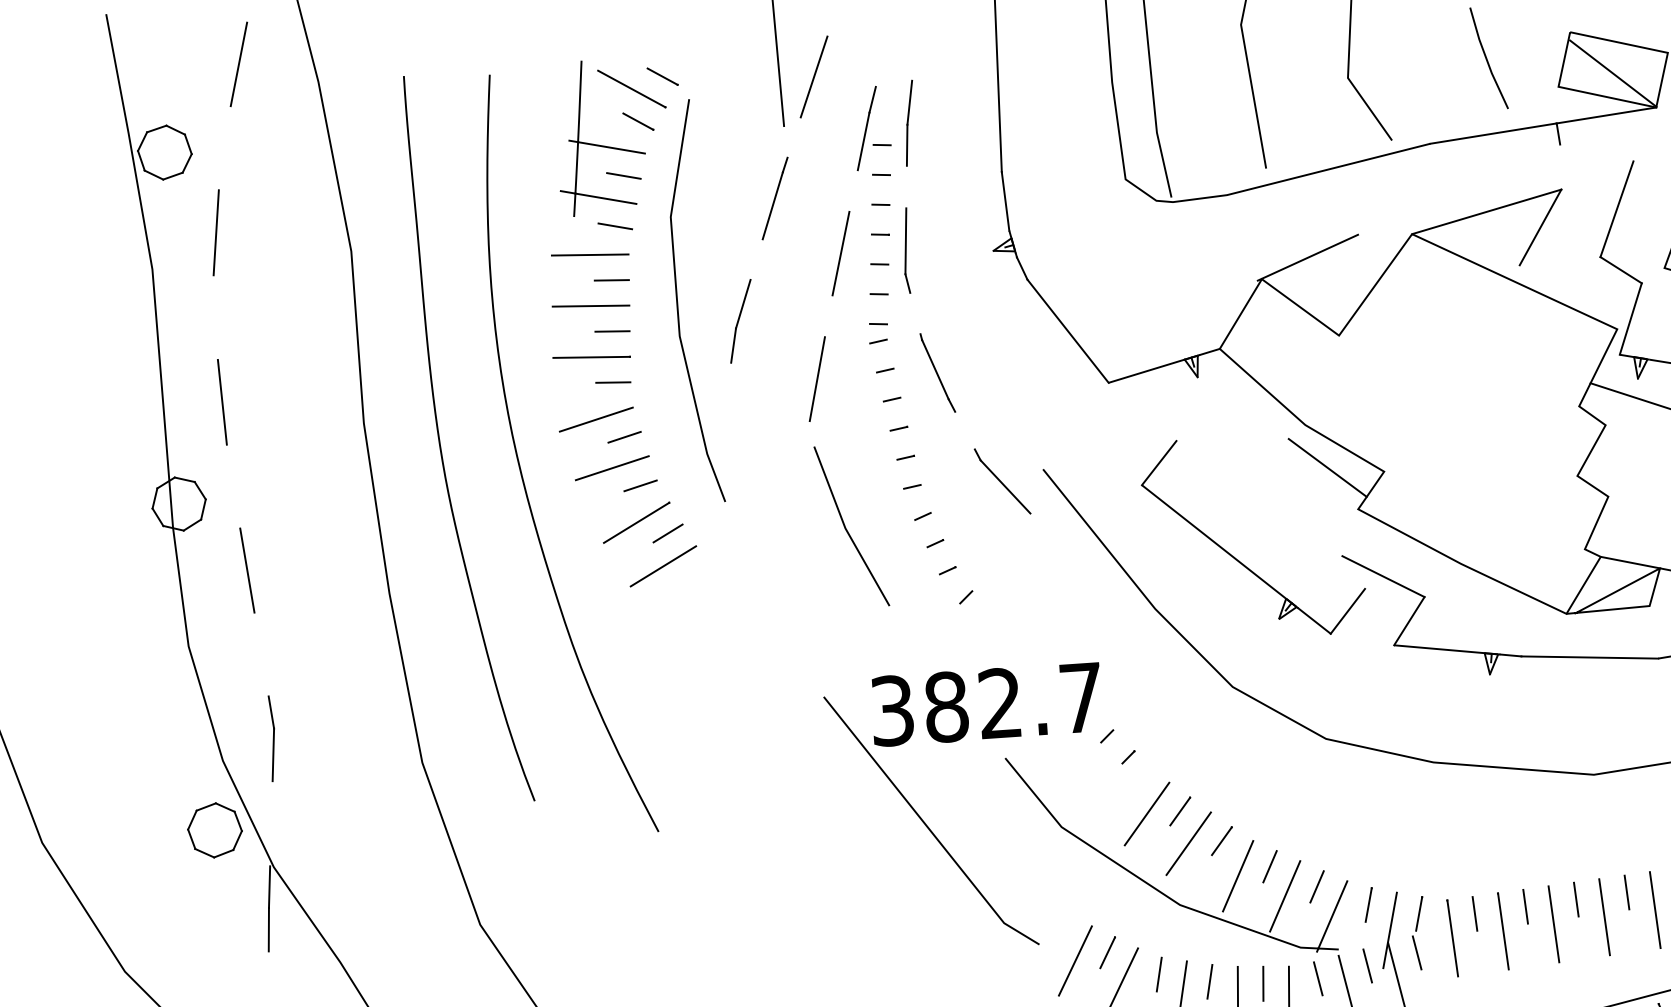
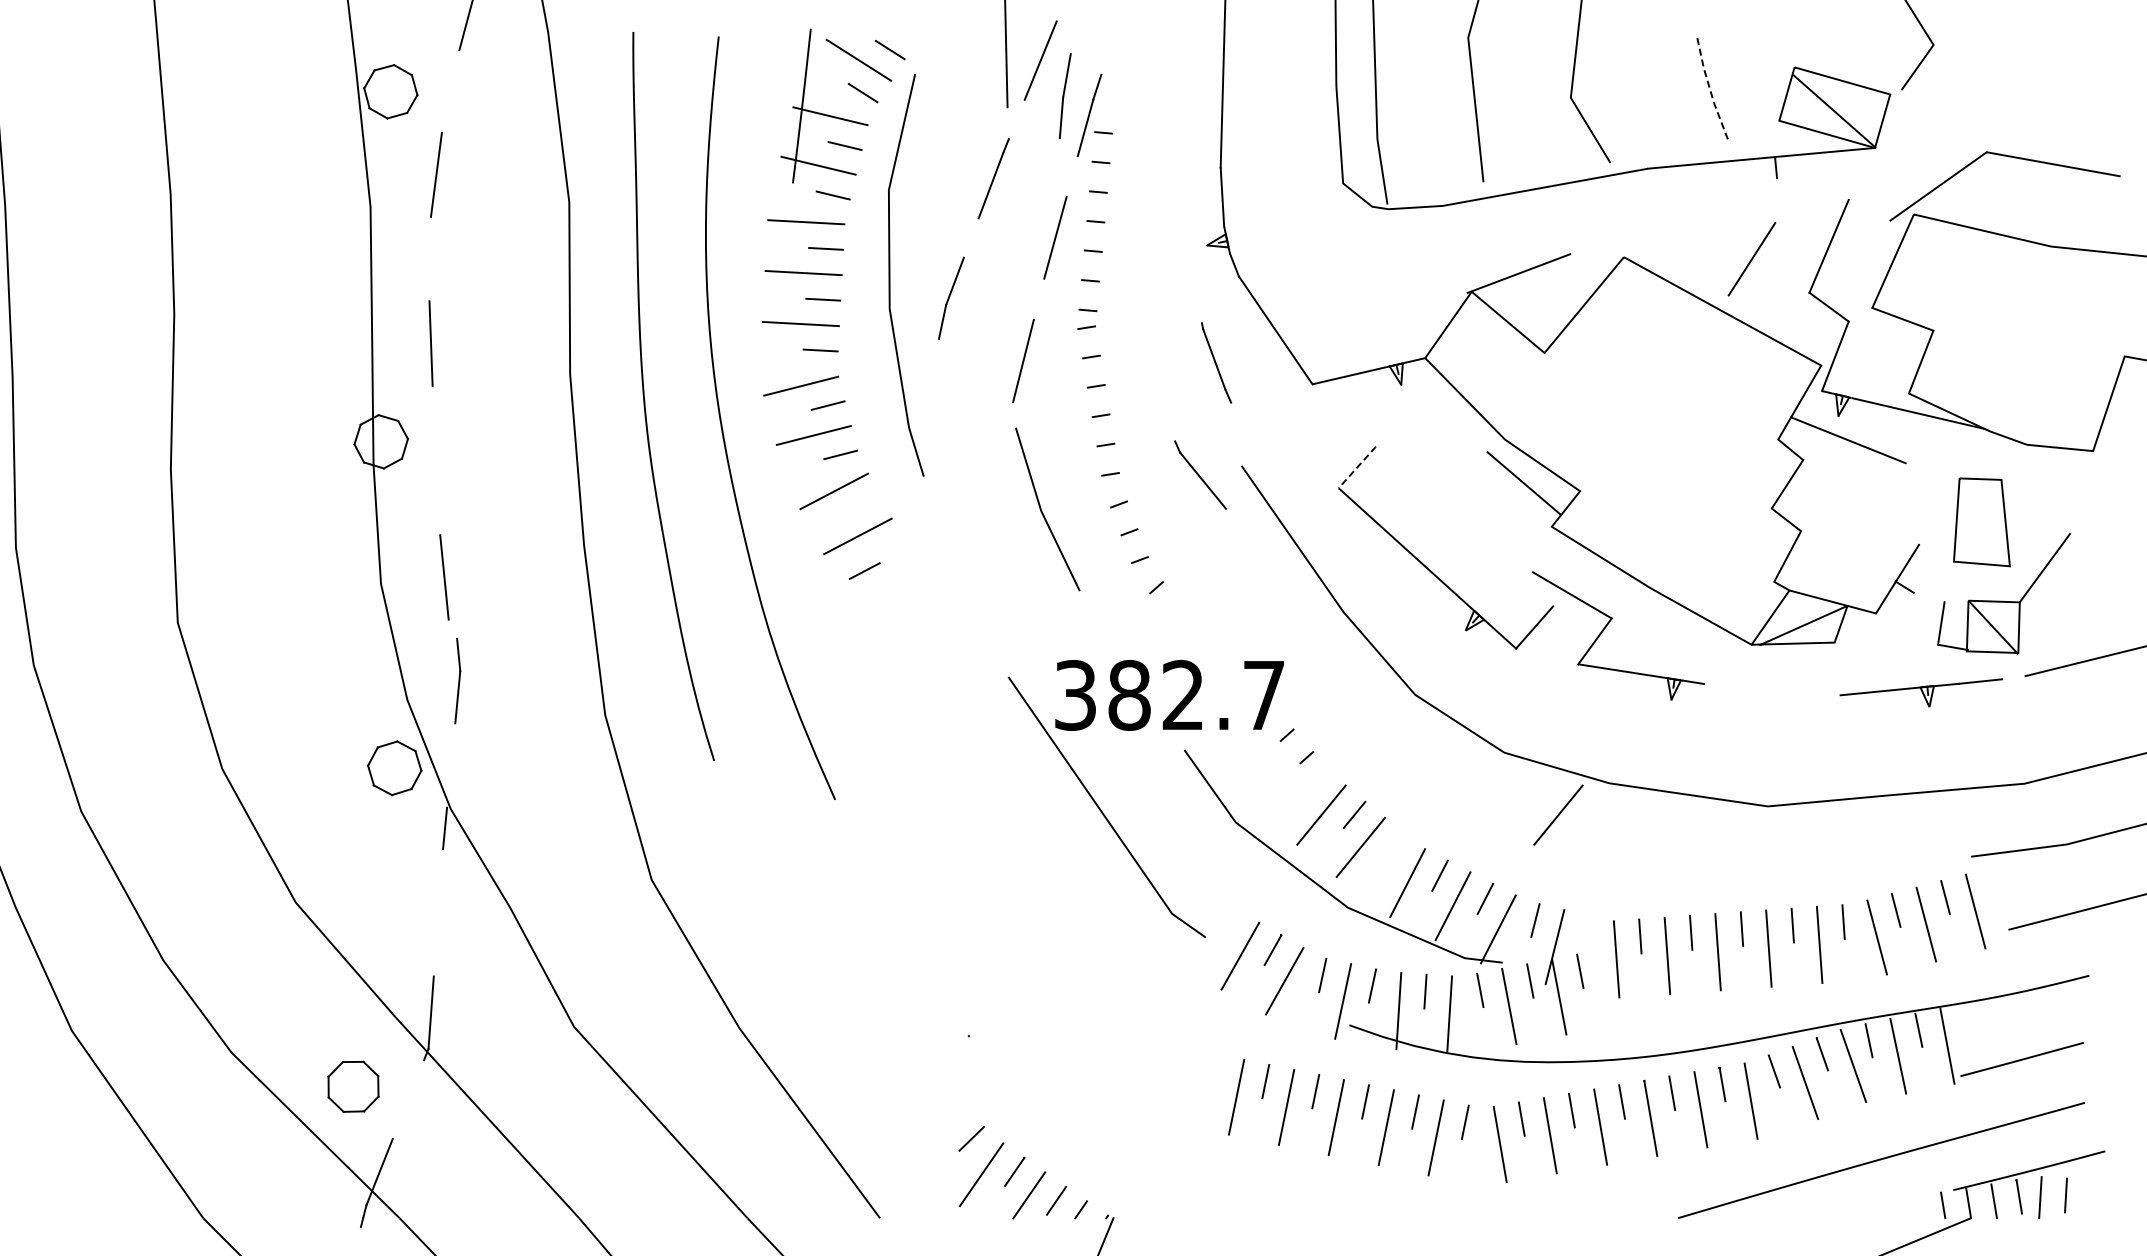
line: (1486, 58) -> (1709, 87), solid -> dashed
part: (909, 122) -> (1065, 95), moved
line: (1486, 212) -> (1699, 240), removed
part: (906, 250) -> (1120, 239), removed
part: (937, 372) -> (1216, 362), moved
line: (1159, 463) -> (1357, 467), solid -> dashed
line: (667, 532) -> (864, 570), moved
line: (247, 570) -> (444, 577), moved
line: (1589, 657) -> (1771, 689), removed
line: (1384, 797) -> (1558, 814), added
line: (1221, 841) -> (1393, 847), removed
line: (1418, 913) -> (1584, 932), removed
line: (268, 929) -> (441, 870), removed

